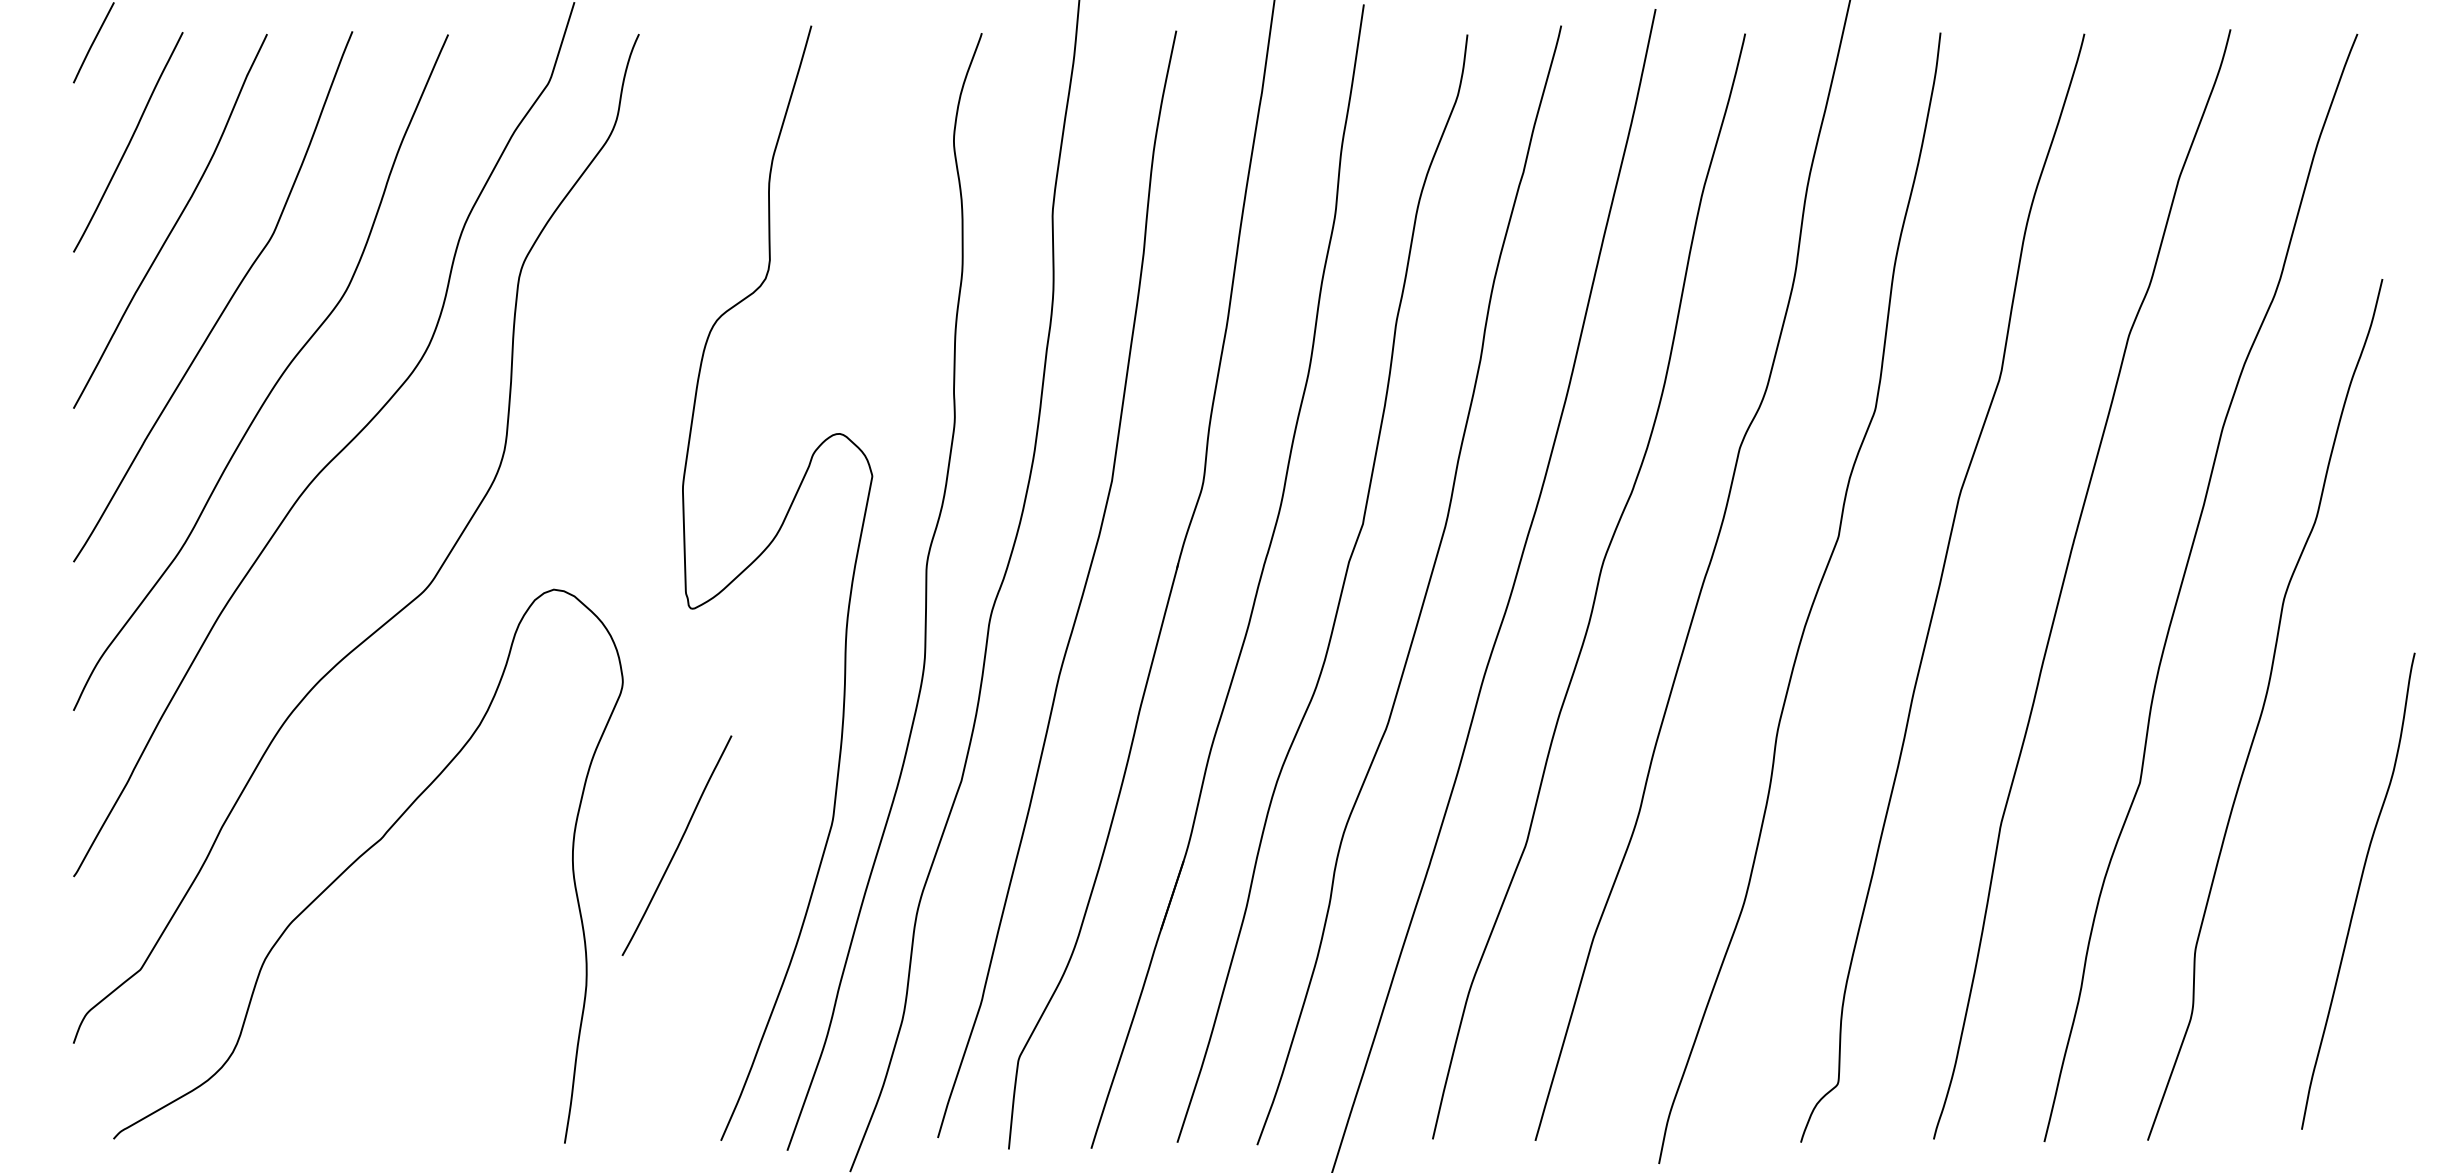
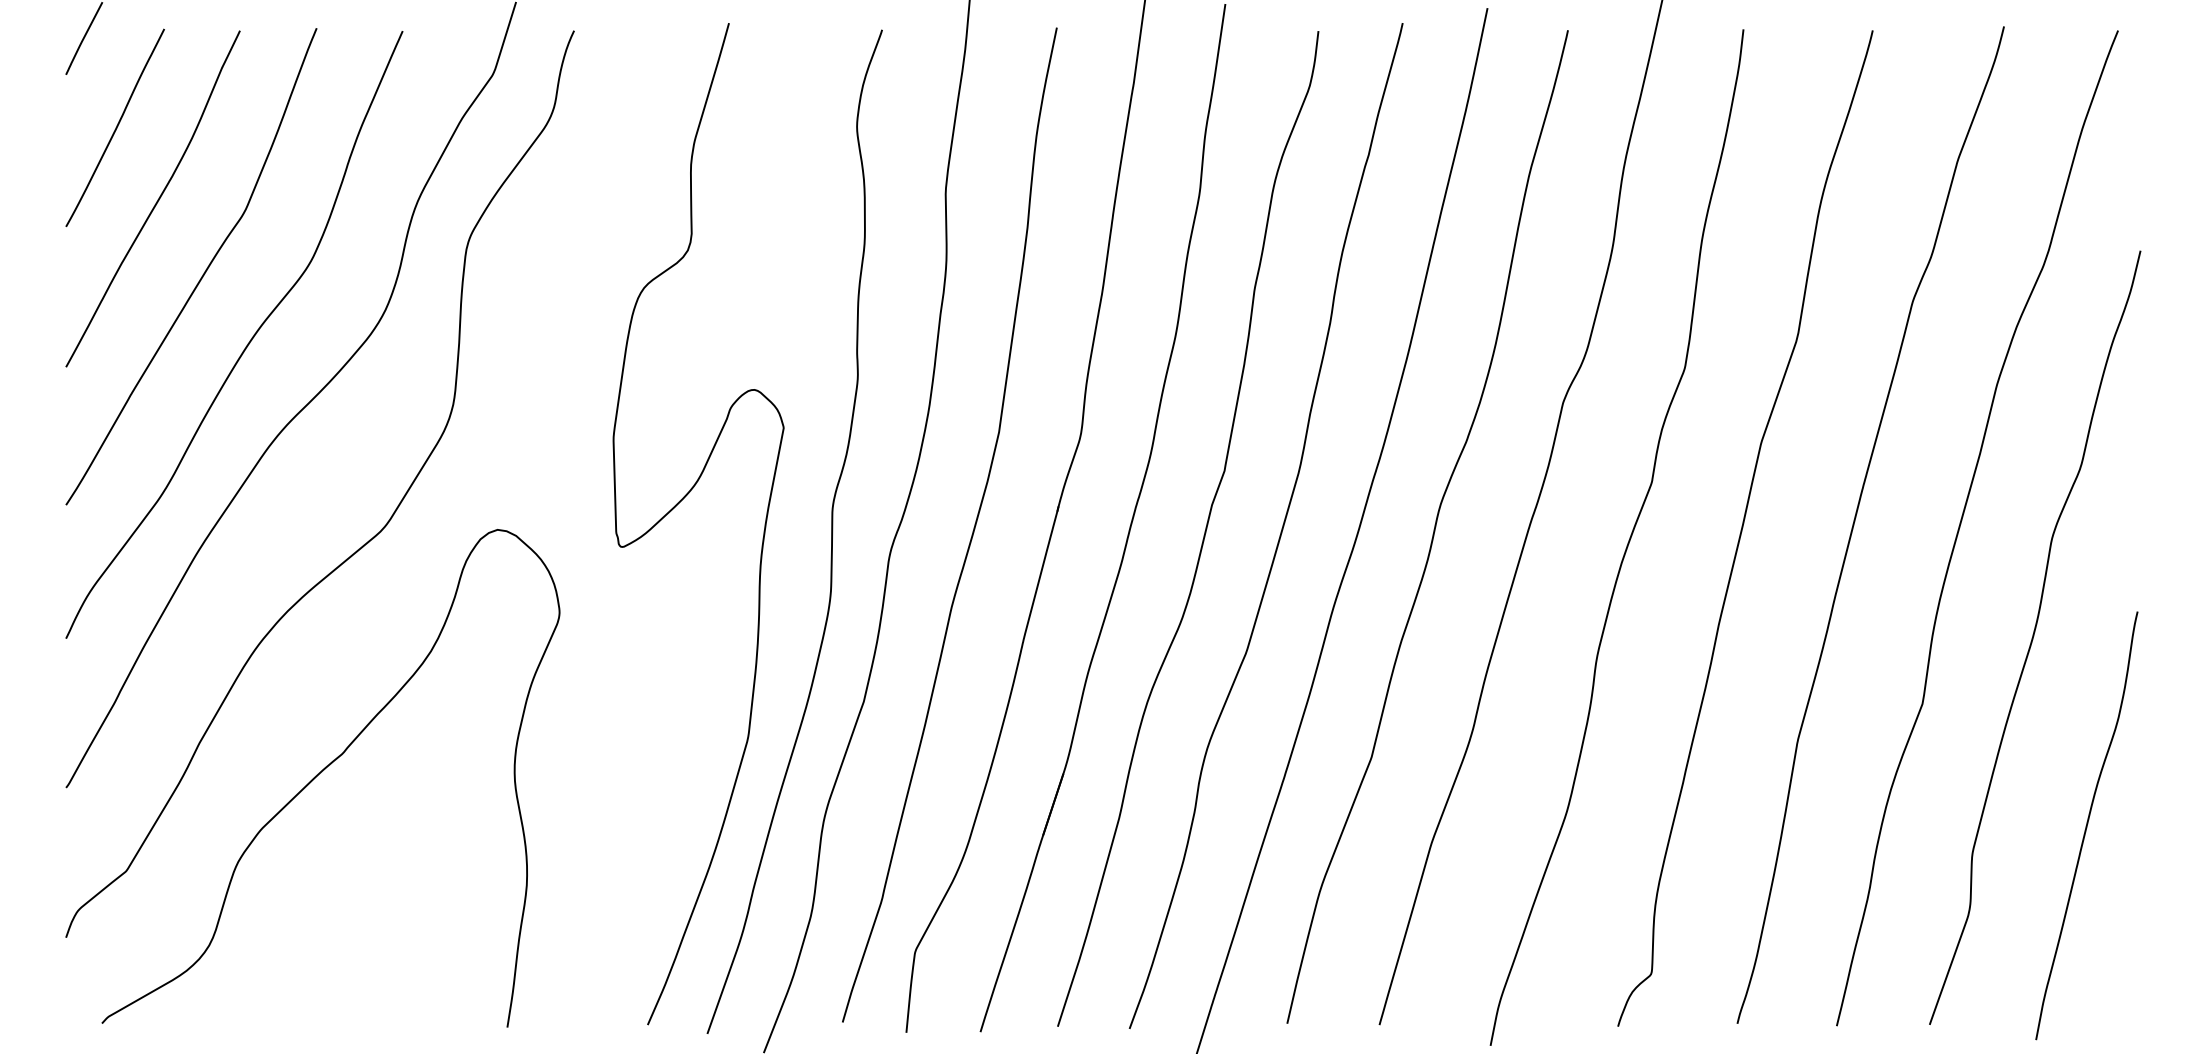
curve: (677, 845) -> (608, 759), removed
curve: (2357, 890) -> (2086, 825), moved

